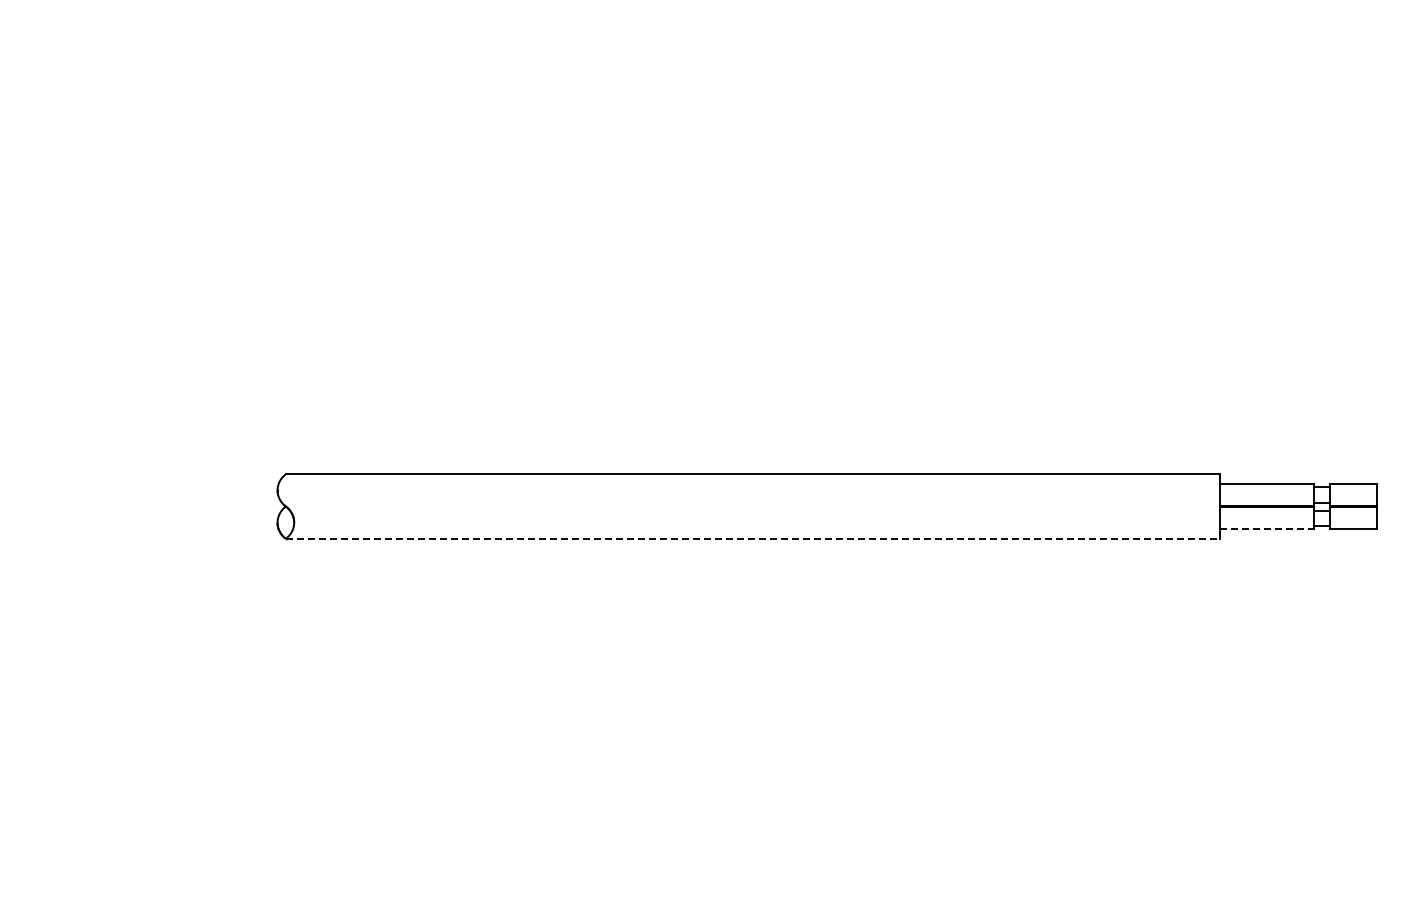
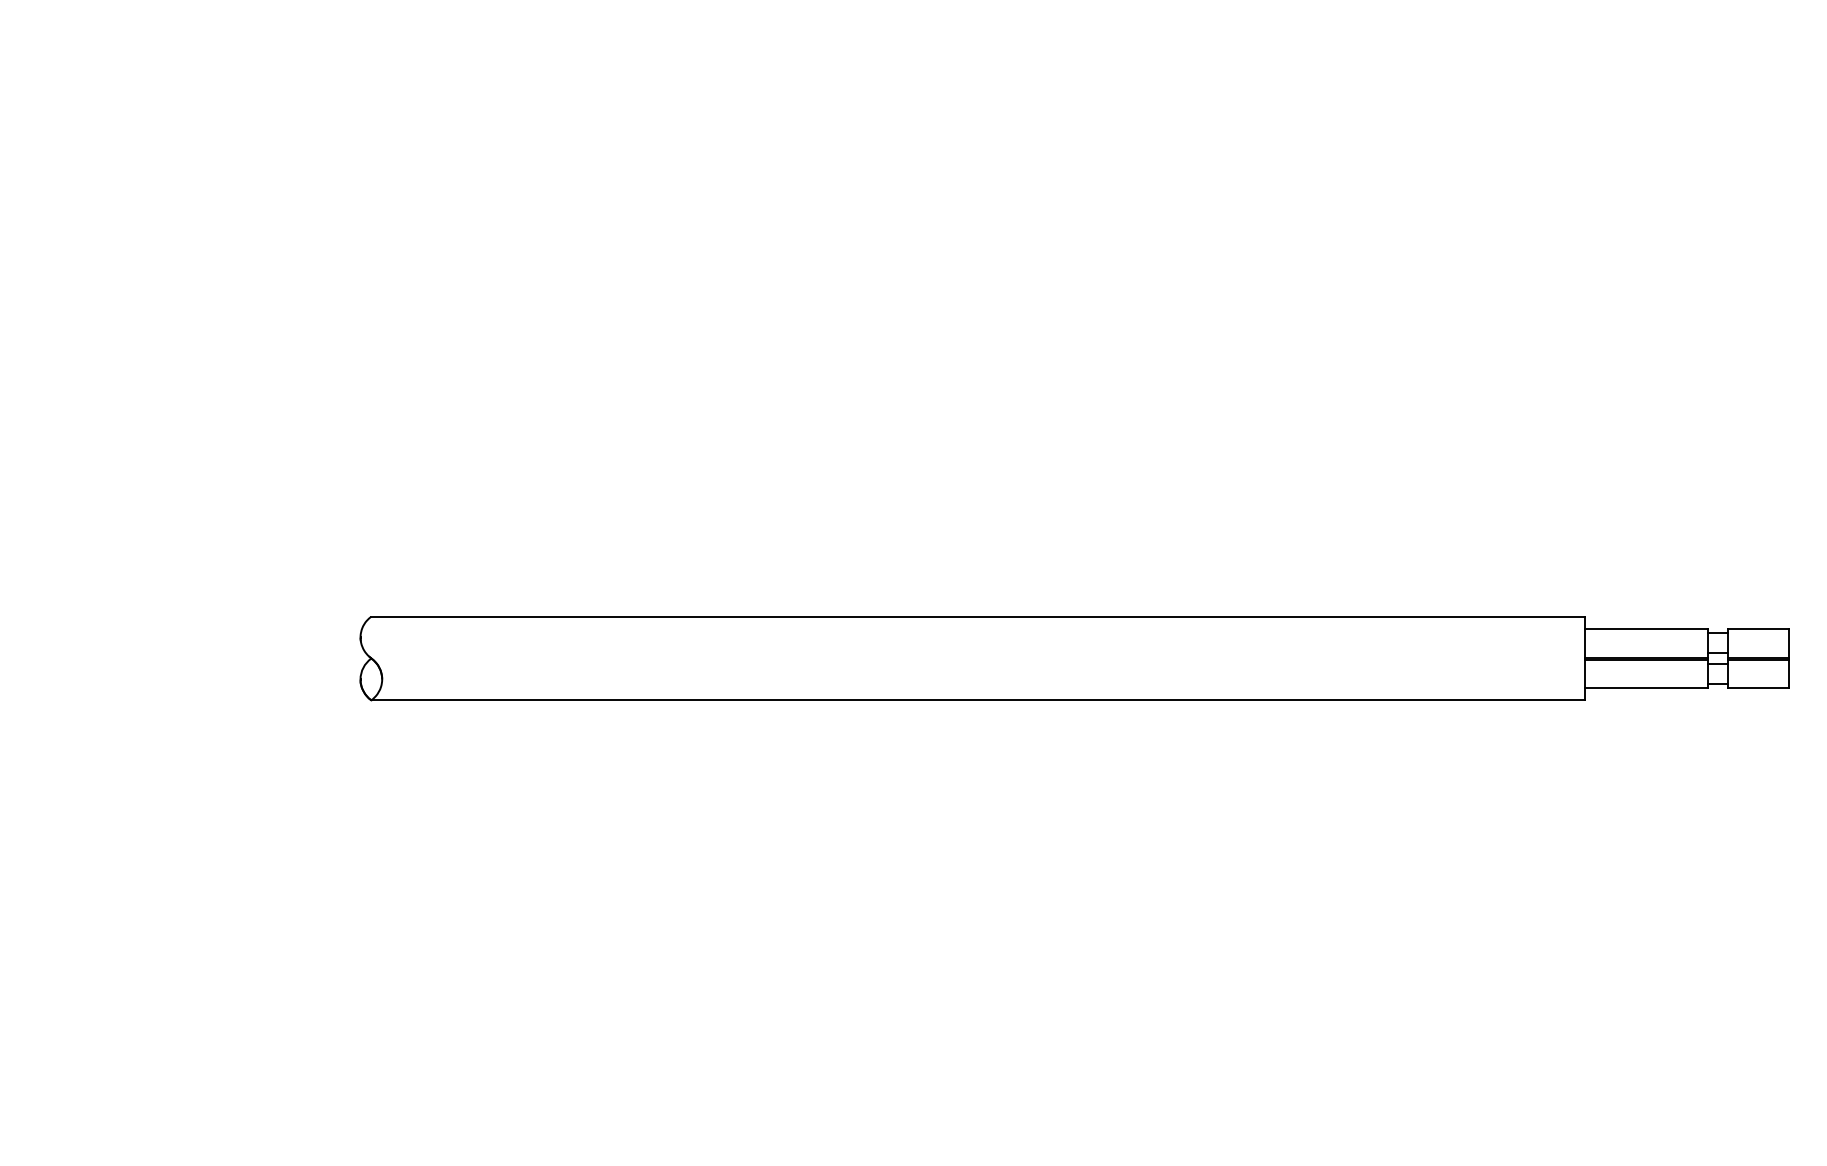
line: (1267, 529) -> (1647, 688), dashed -> solid
line: (753, 538) -> (979, 699), dashed -> solid

